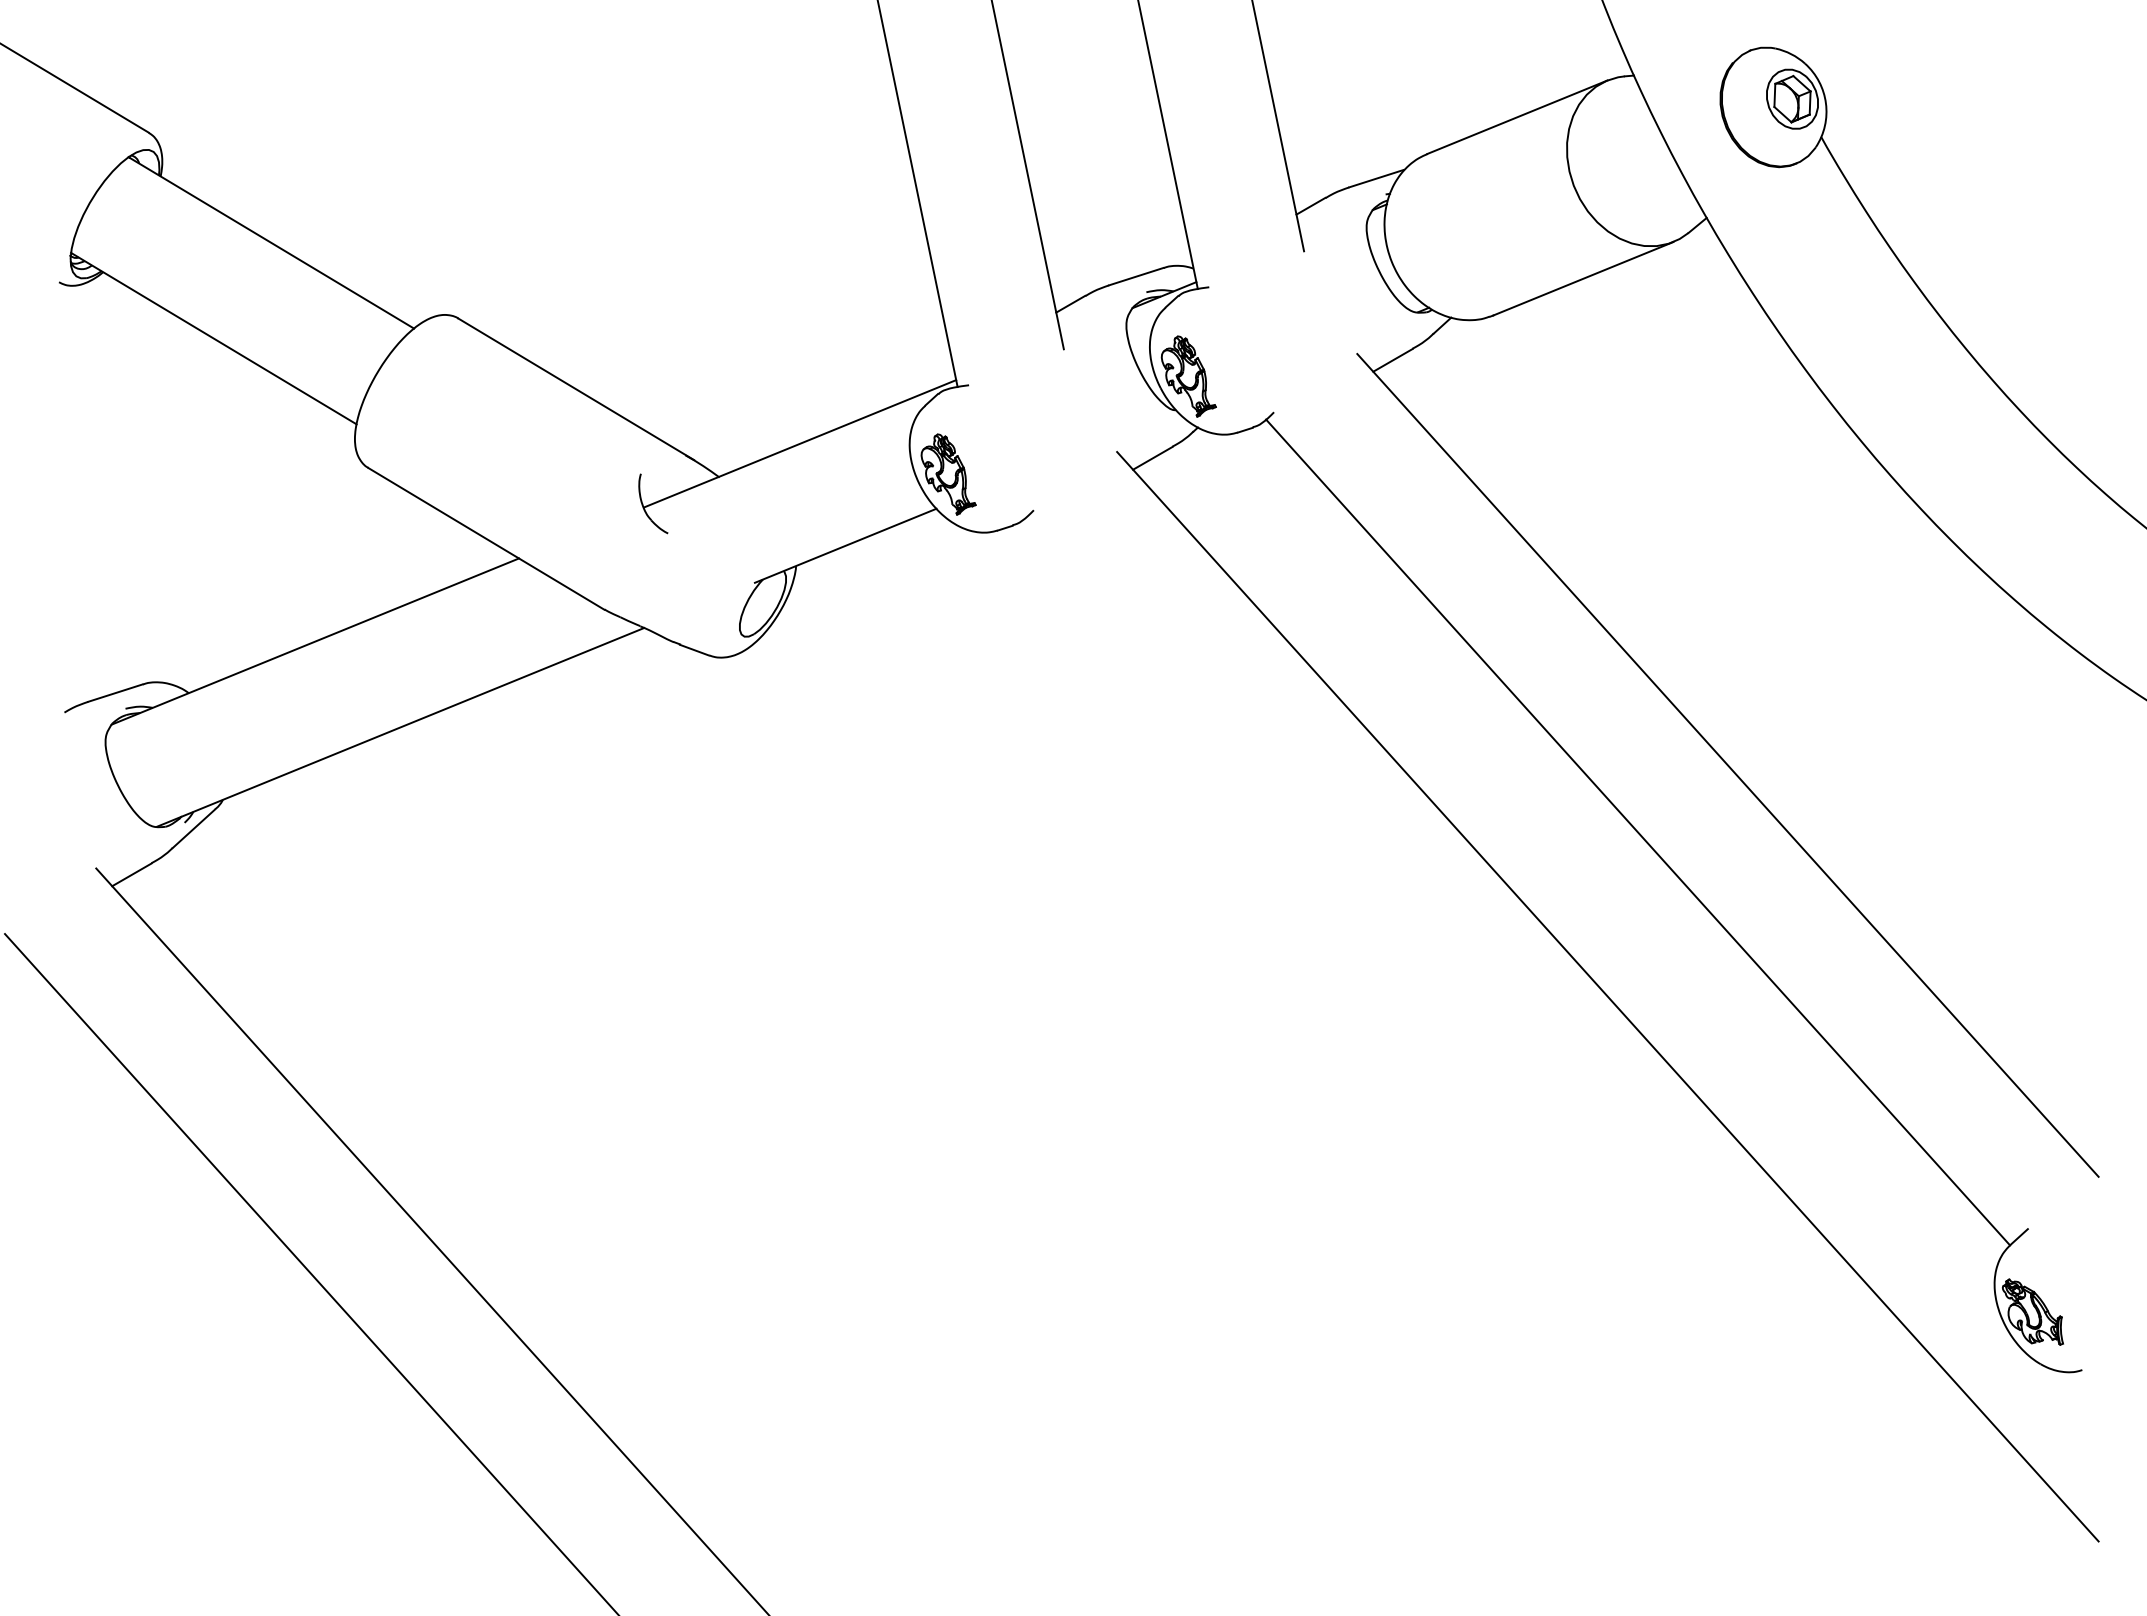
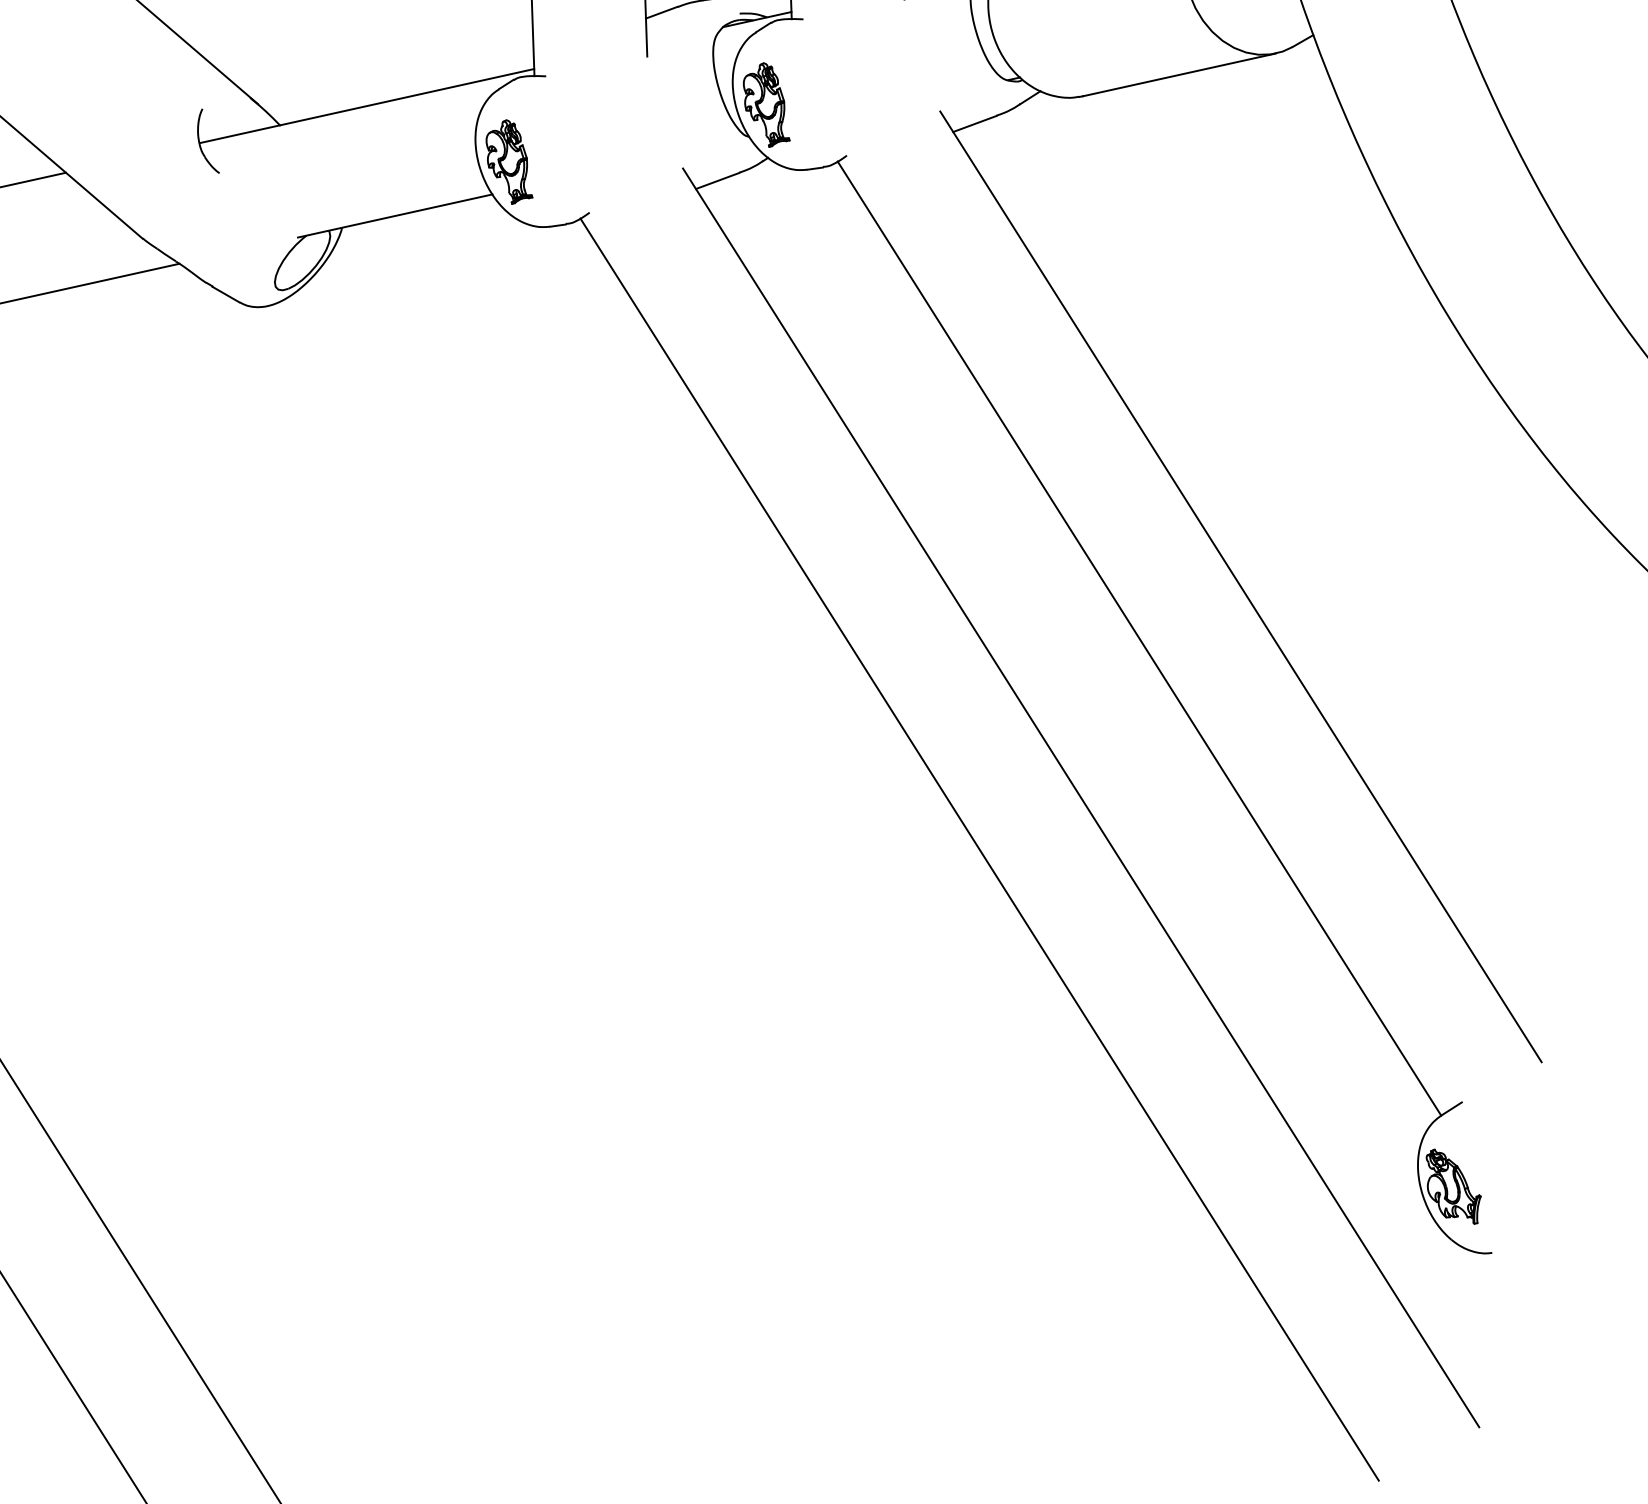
line: (1517, 1063) -> (979, 849), added

